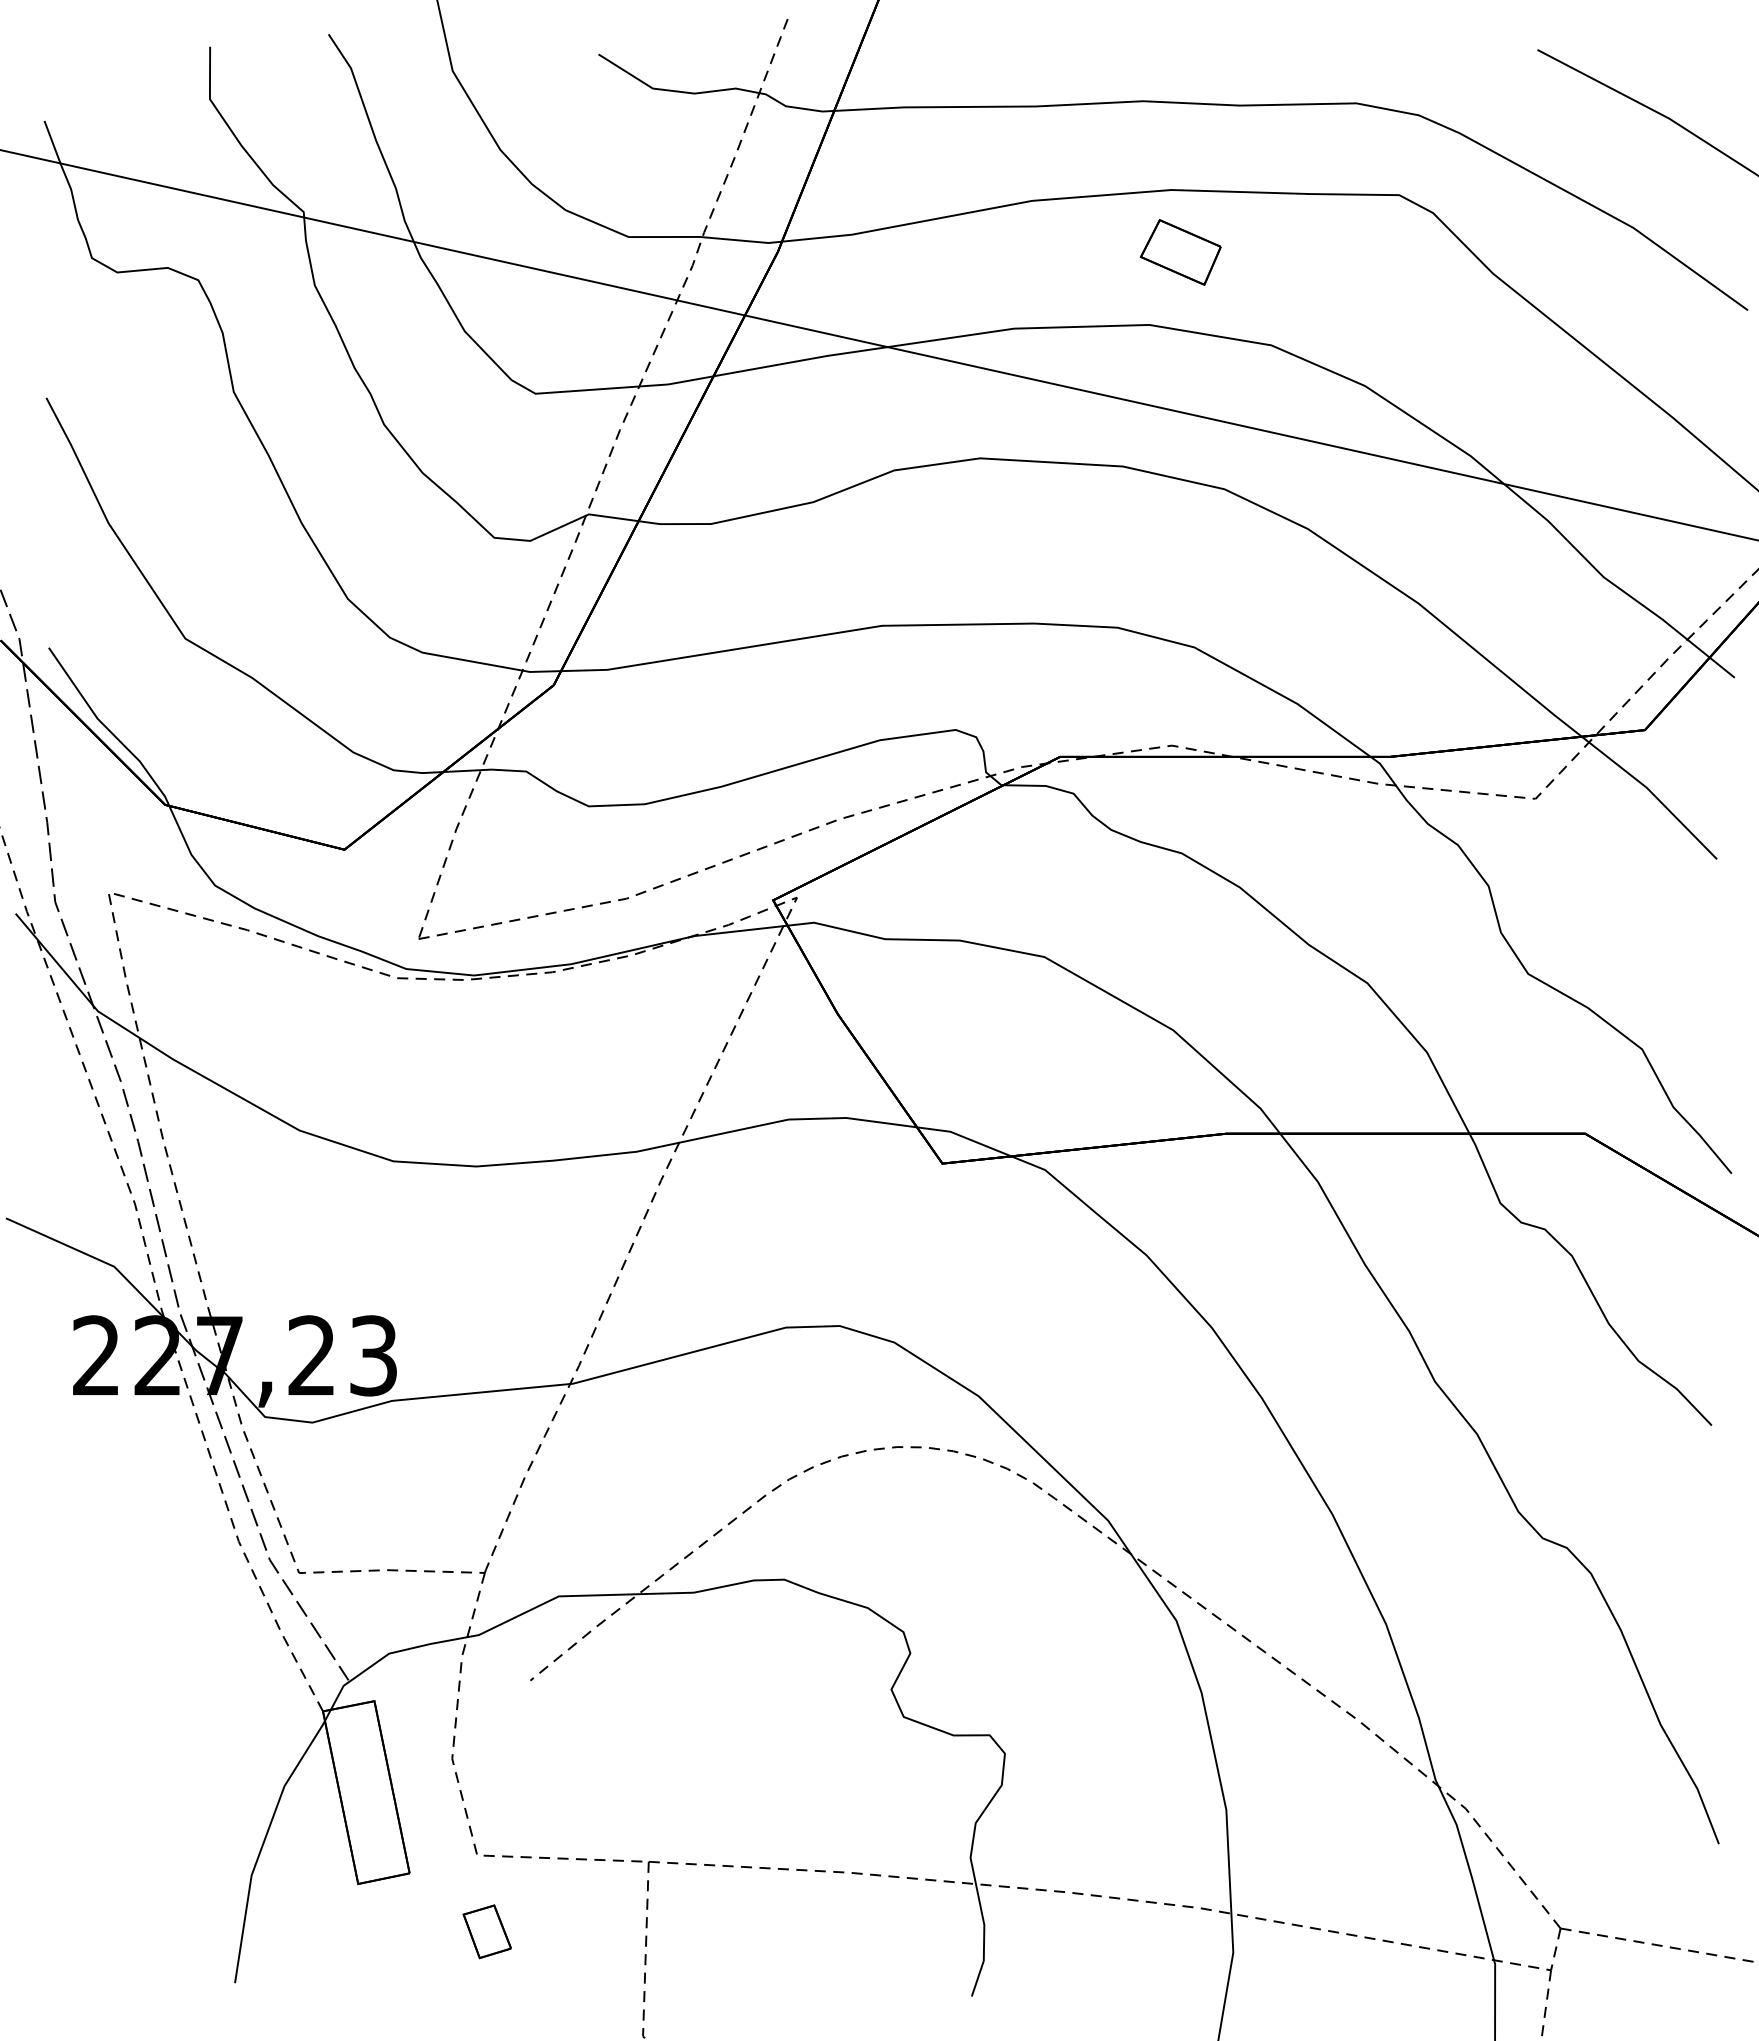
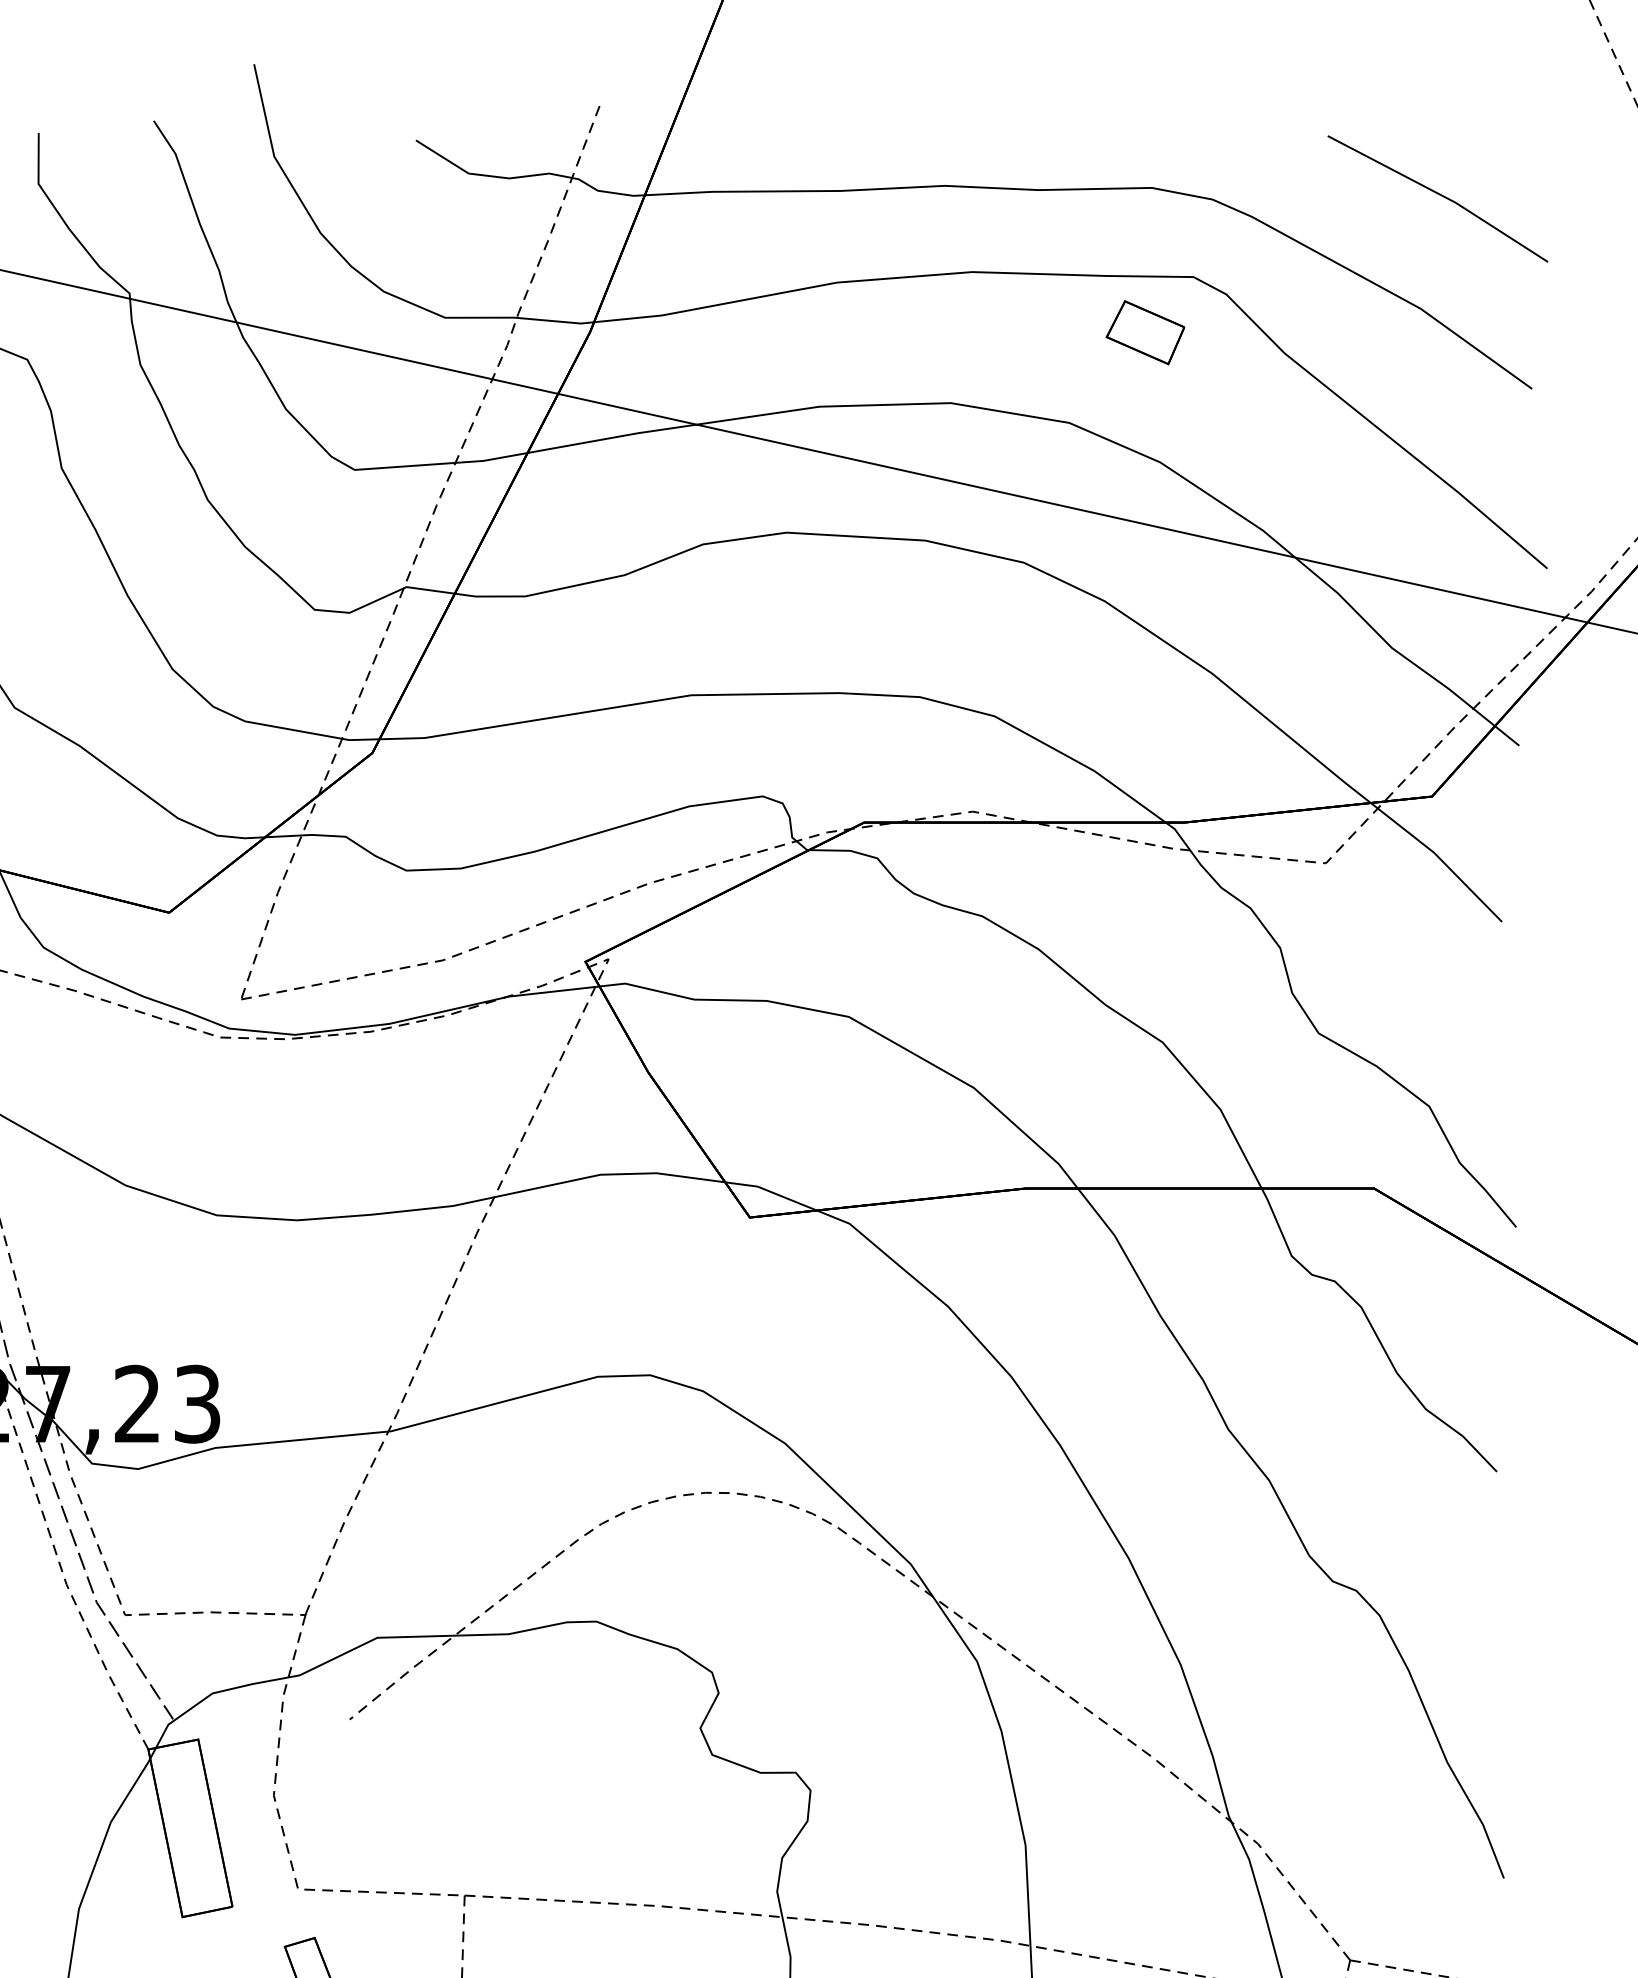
part: (1180, 252) -> (1145, 332), moved

